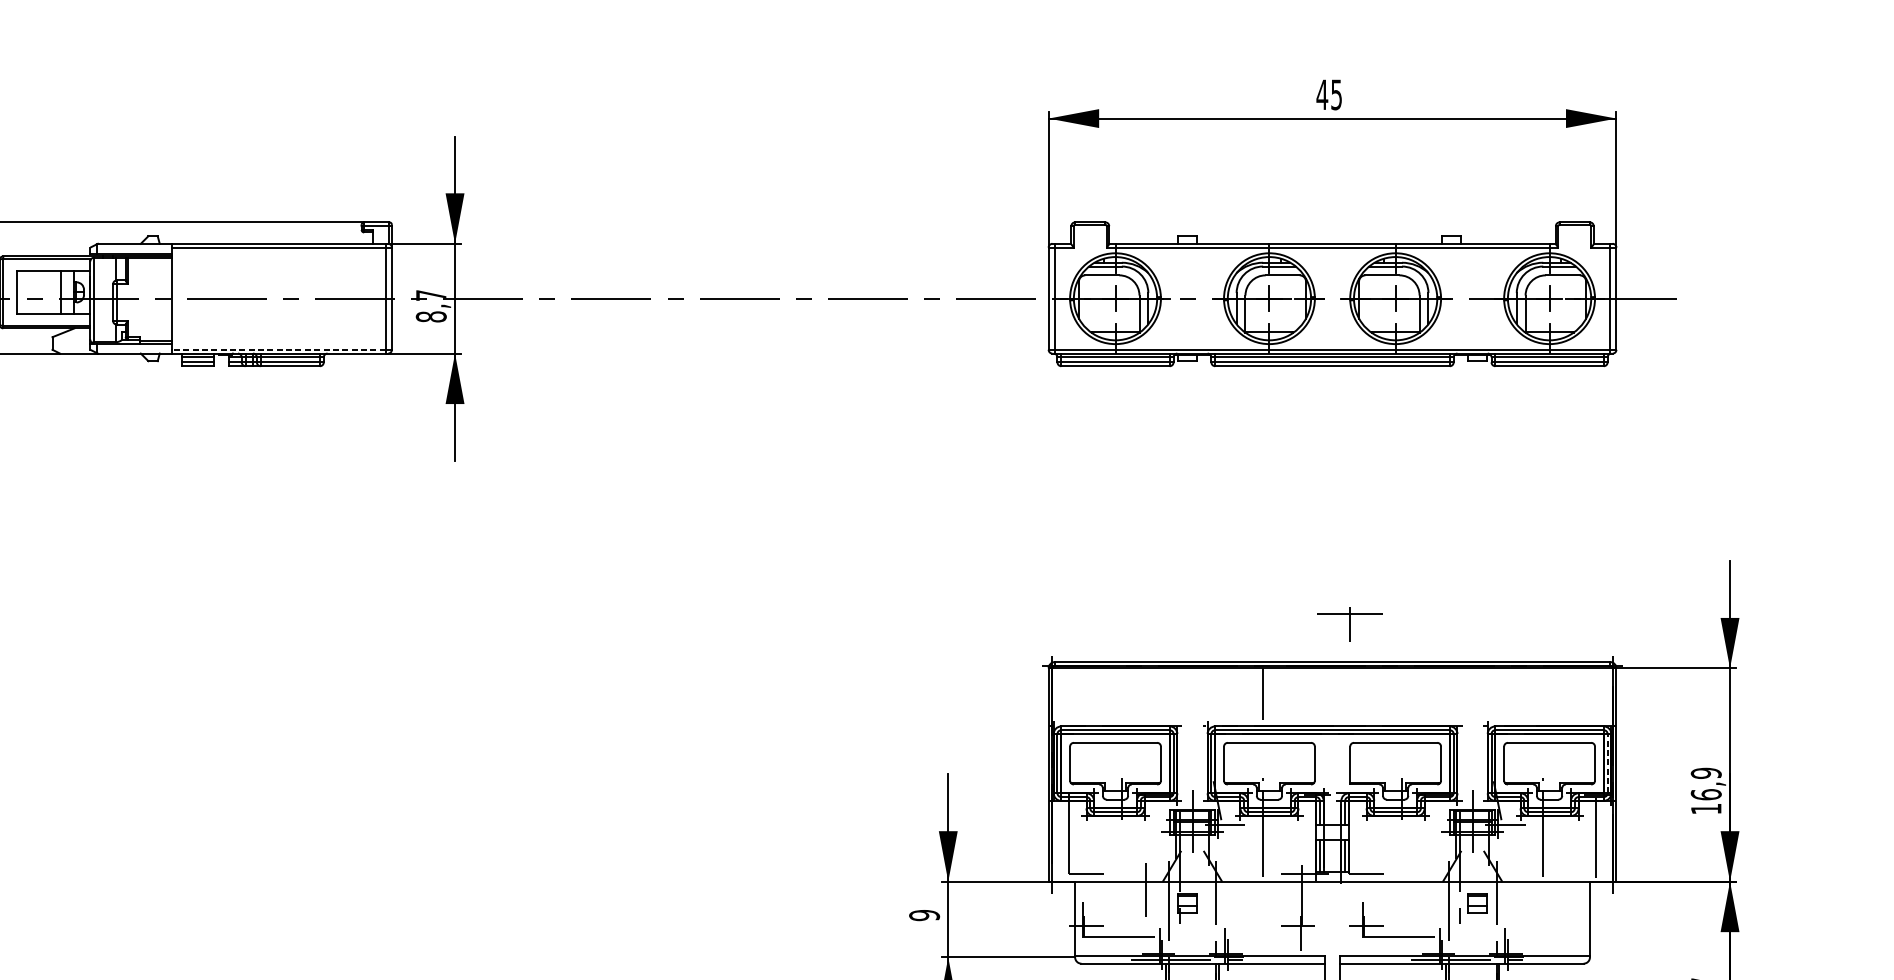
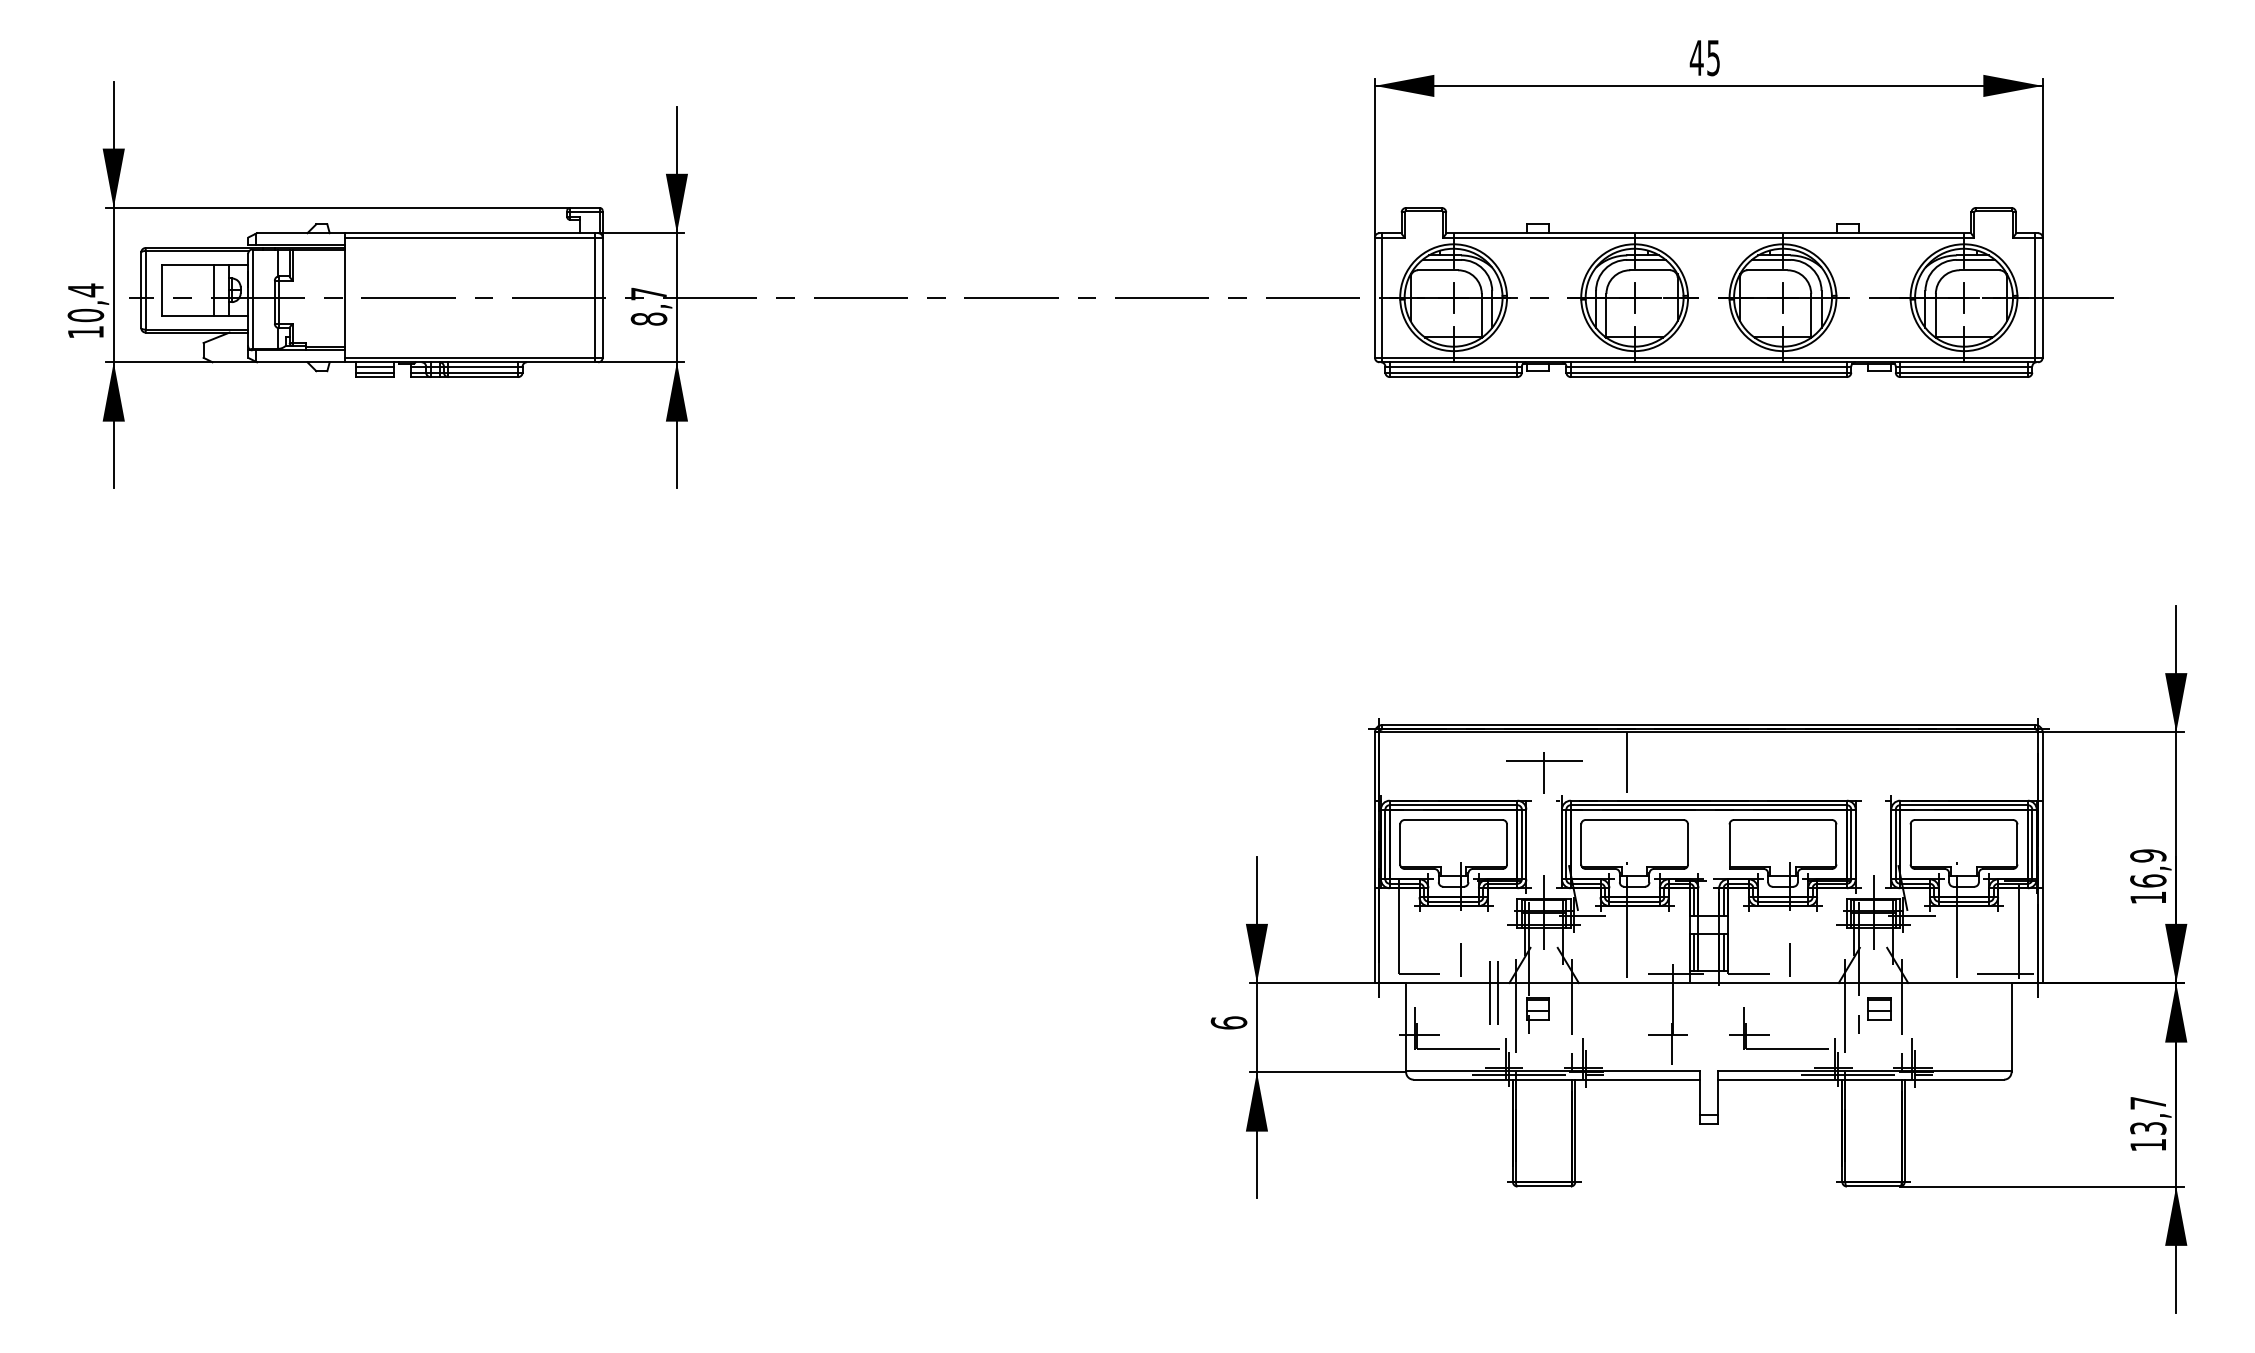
line: (278, 349) -> (469, 357), dashed -> solid
part: (1350, 624) -> (1544, 772), moved
line: (1607, 763) -> (2032, 844), dashed -> solid
line: (1122, 861) -> (1461, 959), added
line: (1402, 861) -> (1790, 959), added
line: (1584, 874) -> (2005, 974), added
line: (1152, 889) -> (1497, 992), added
text: (924, 915) -> (1228, 1022), 9 -> 6

